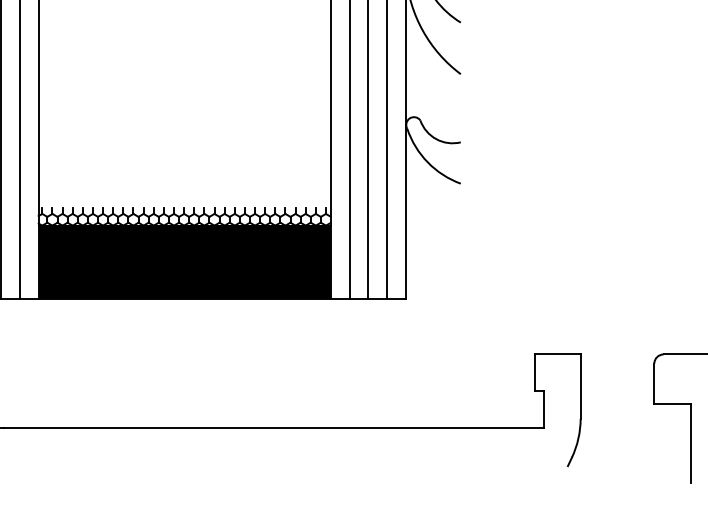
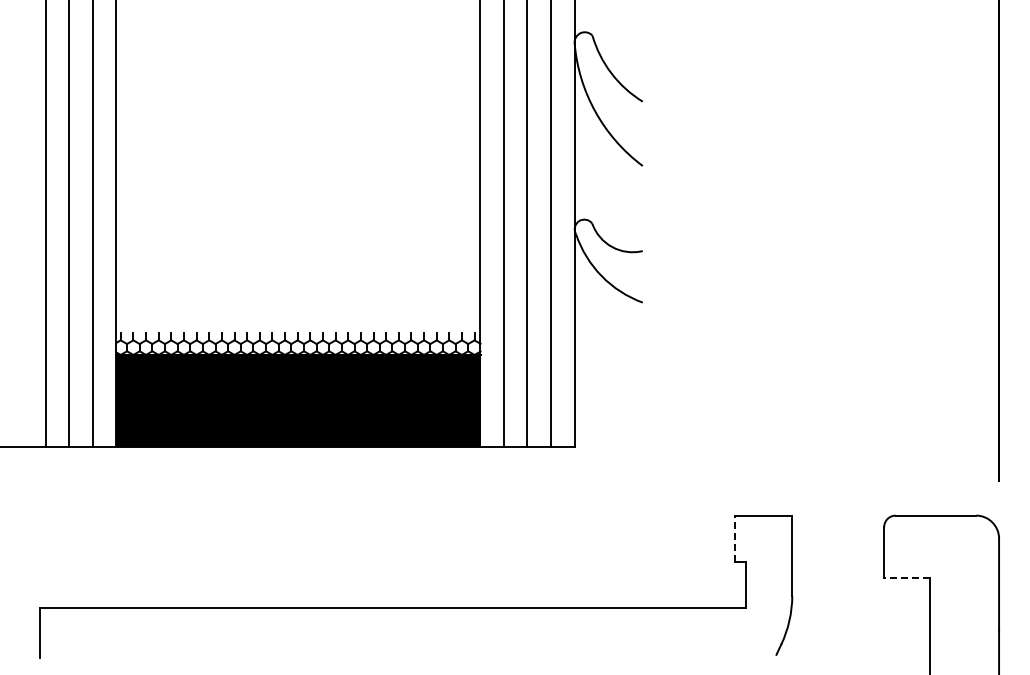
line: (534, 372) -> (734, 538), solid -> dashed
line: (673, 404) -> (907, 577), solid -> dashed

